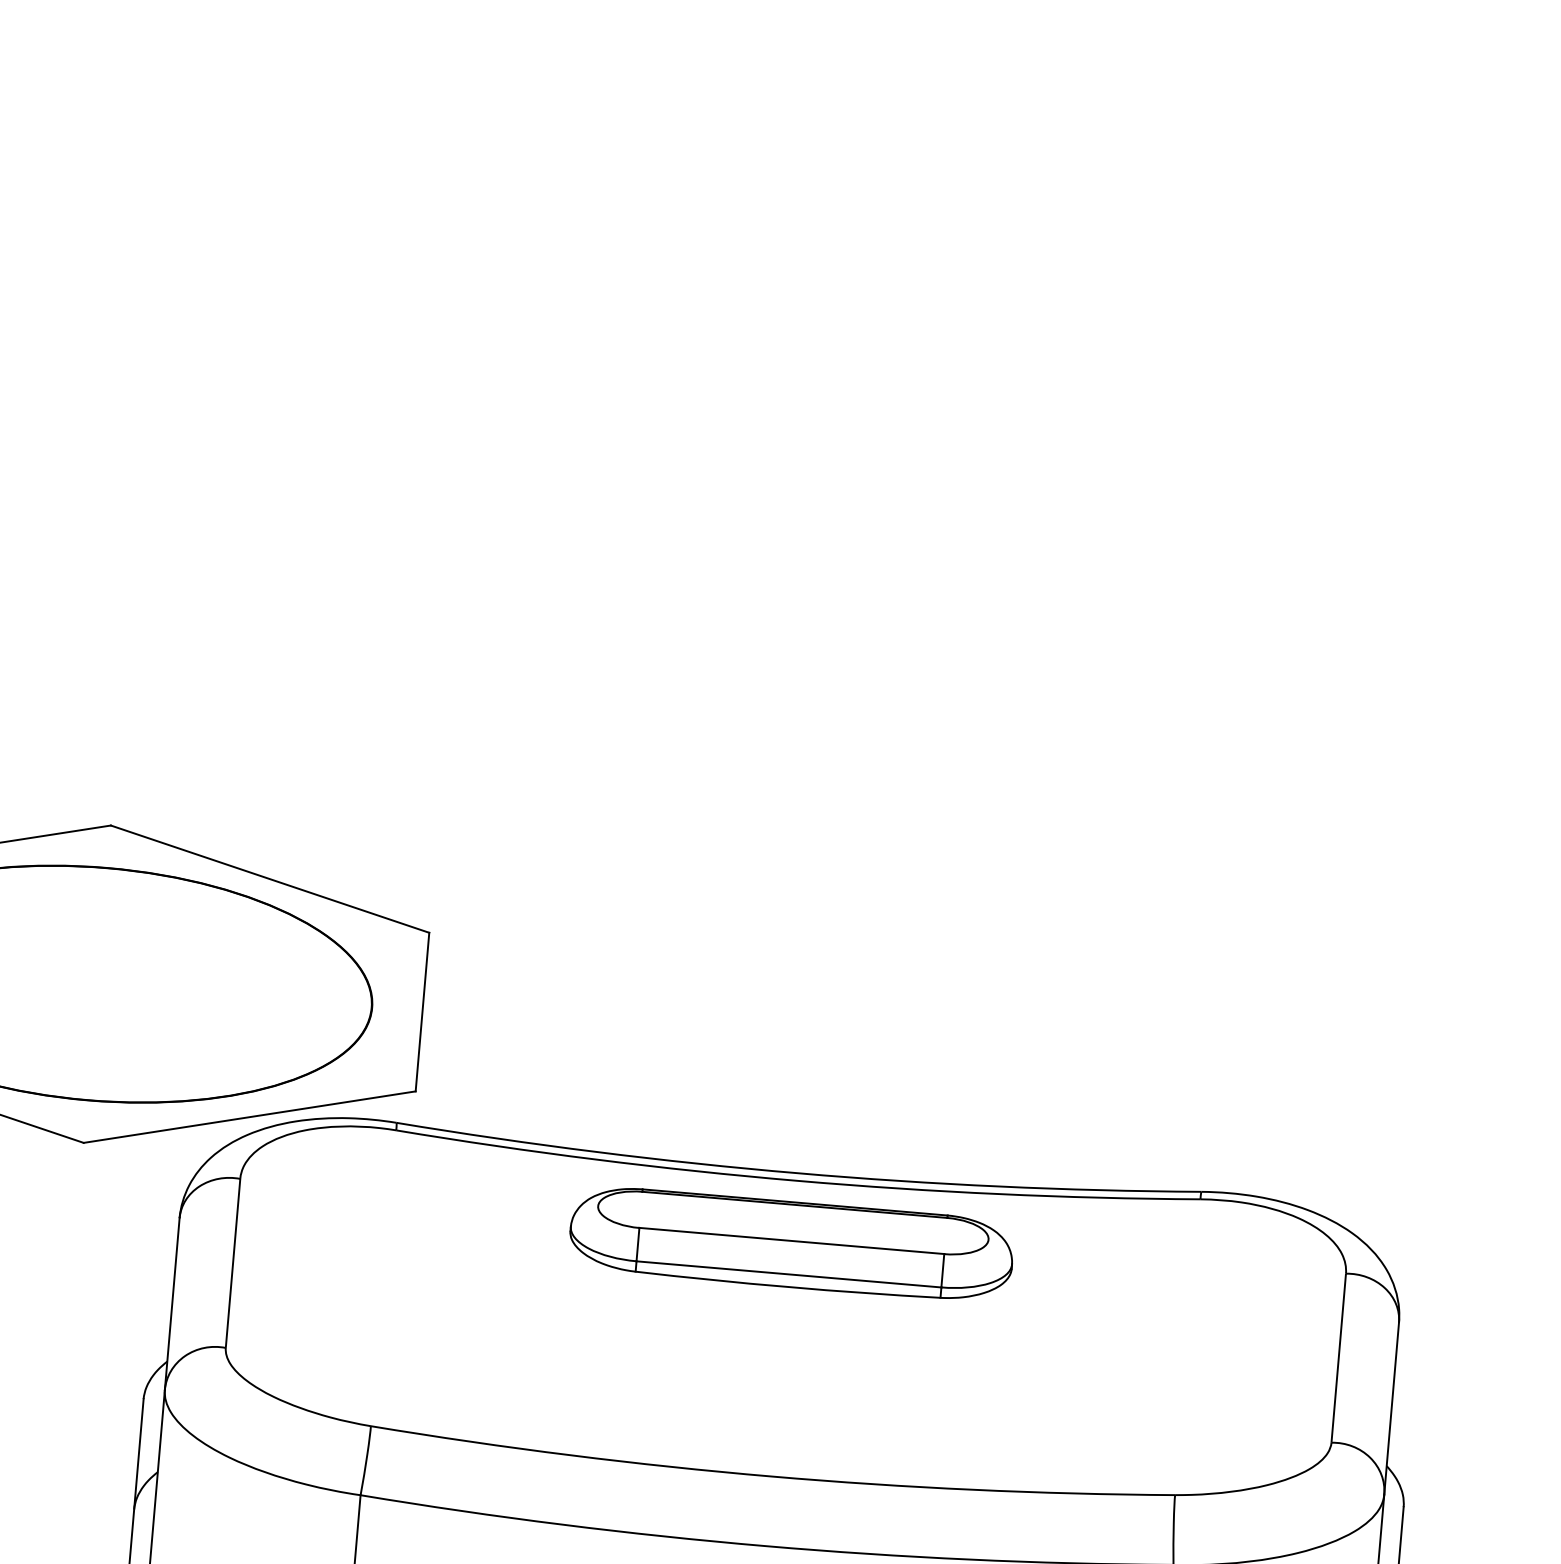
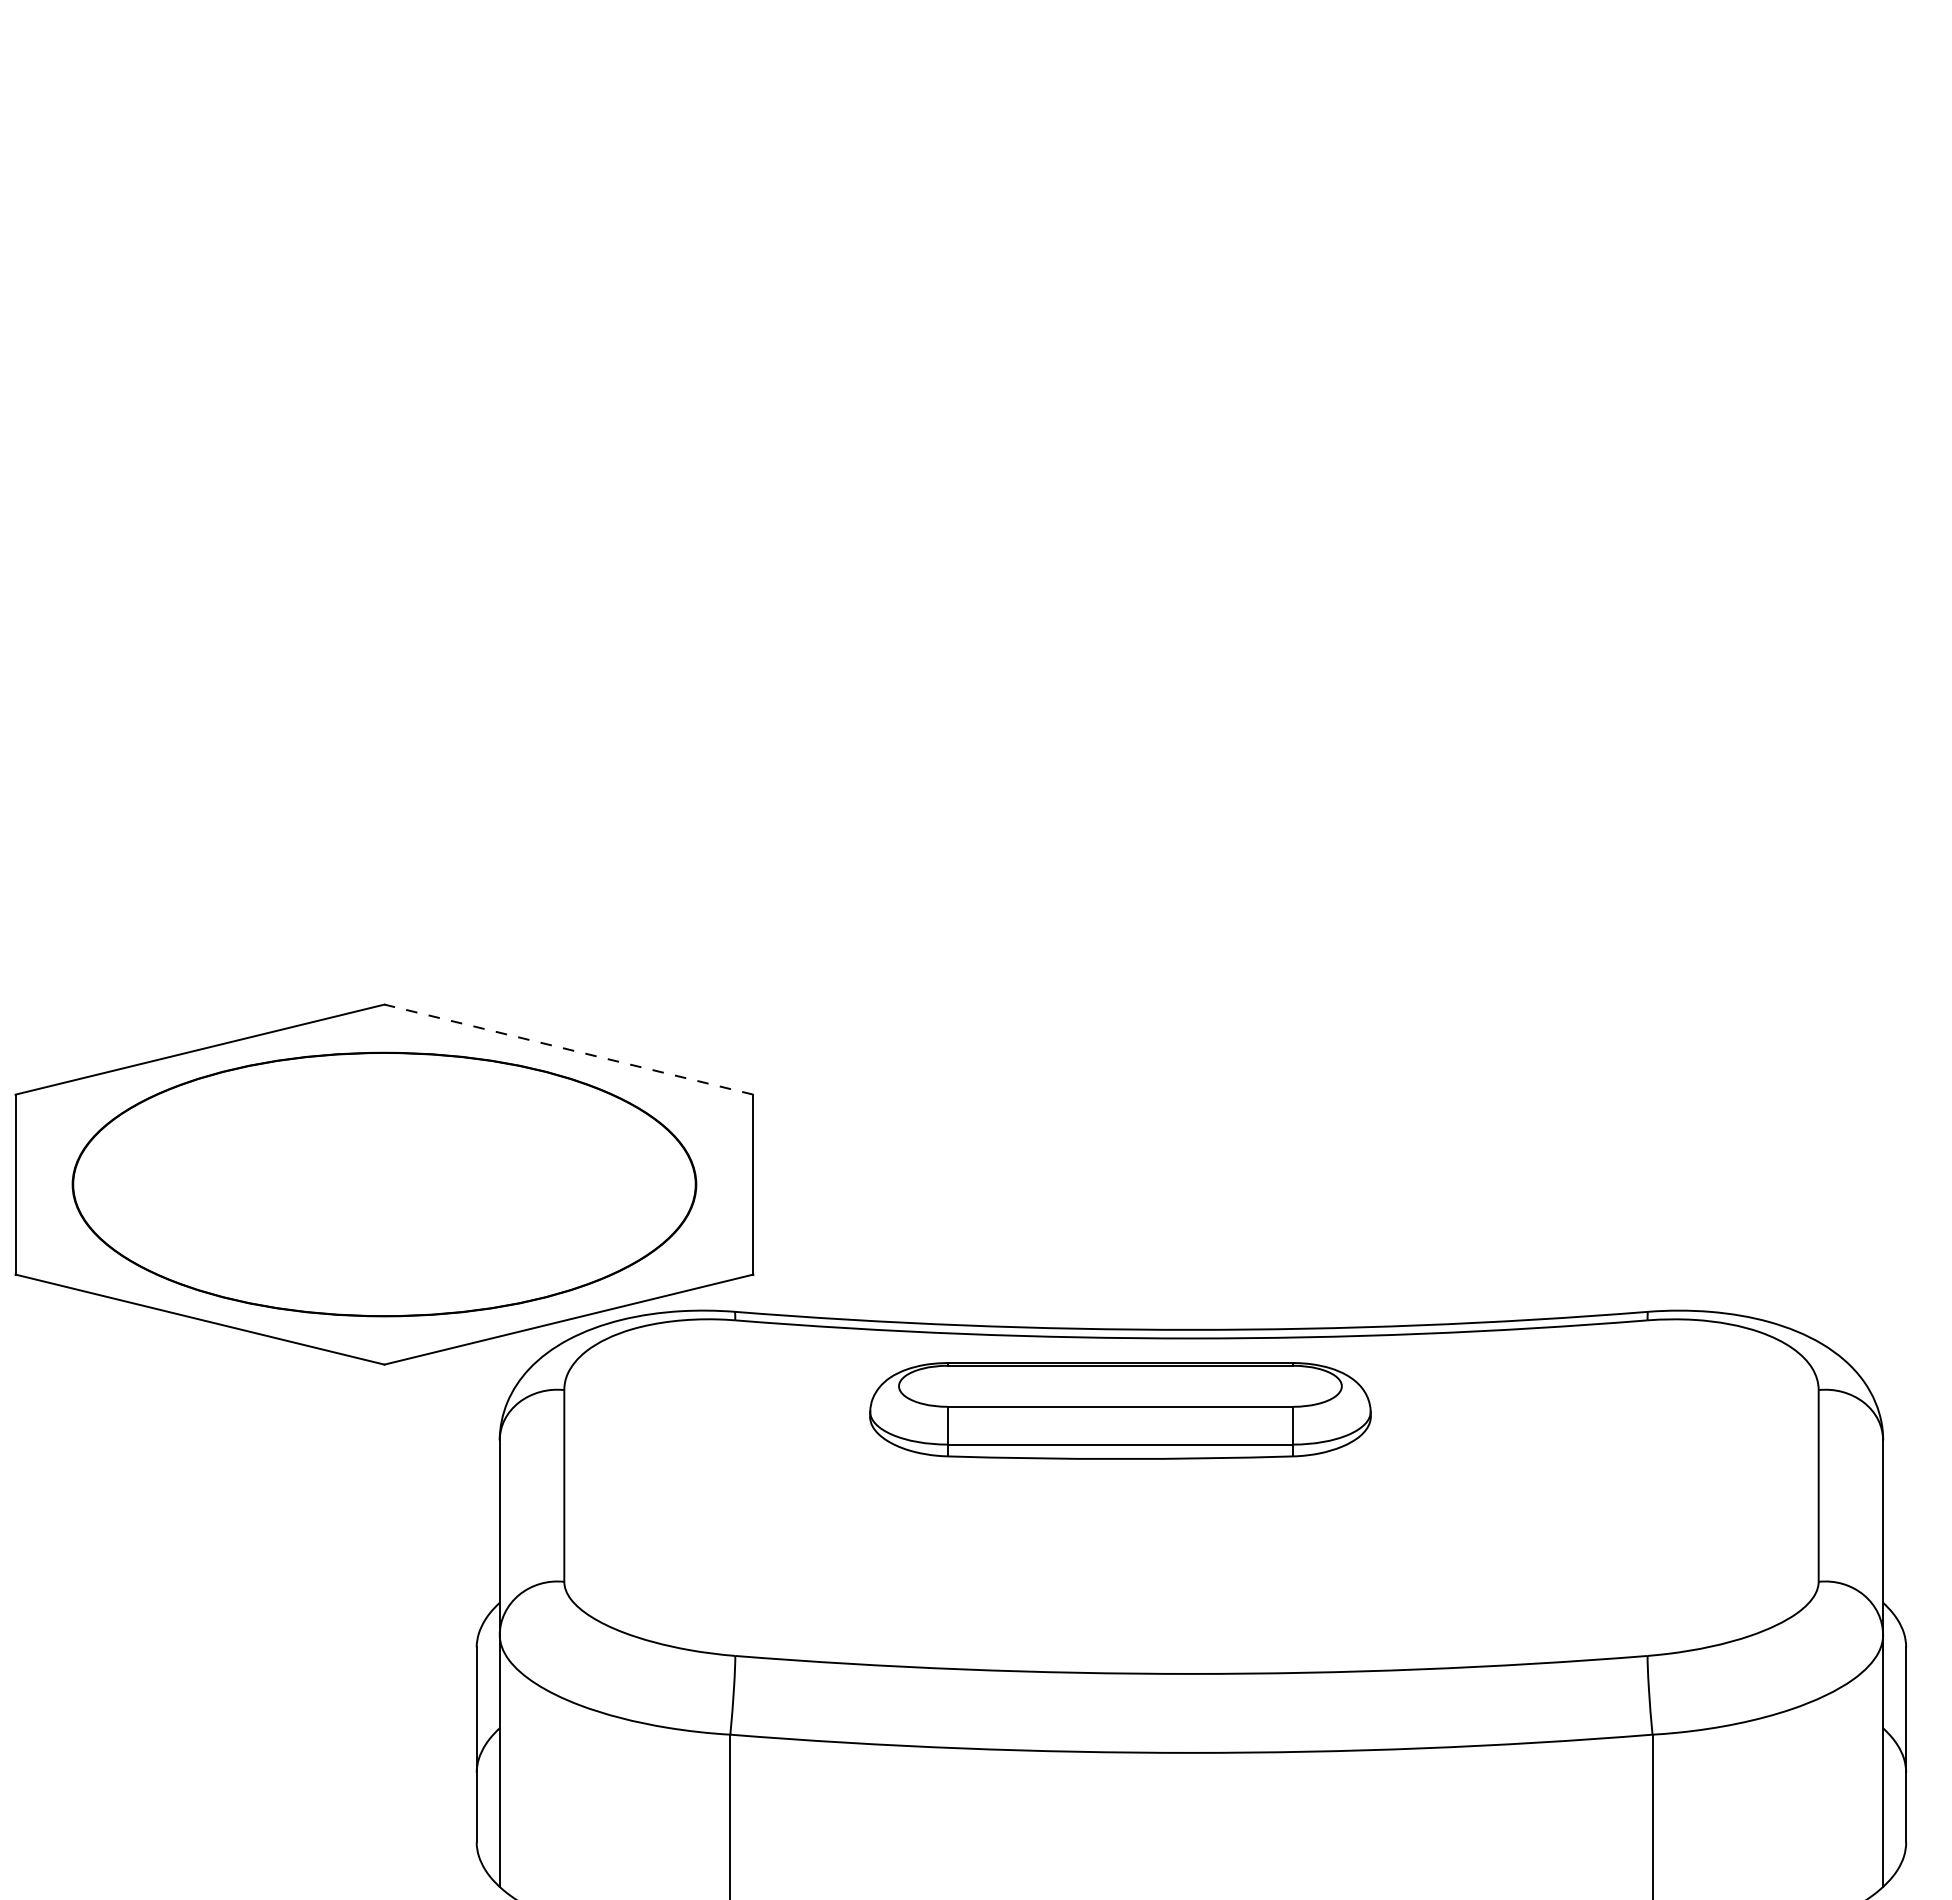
line: (269, 879) -> (568, 1049), solid -> dashed
part: (791, 1244) -> (1120, 1410), moved

